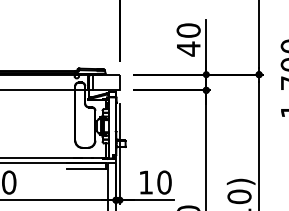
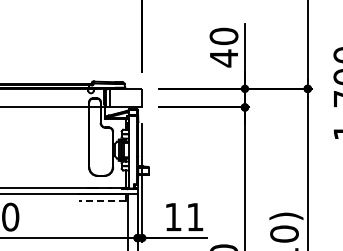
line: (86, 169) -> (102, 201), solid -> dashed
text: (163, 182) -> (194, 216), 10 -> 11

